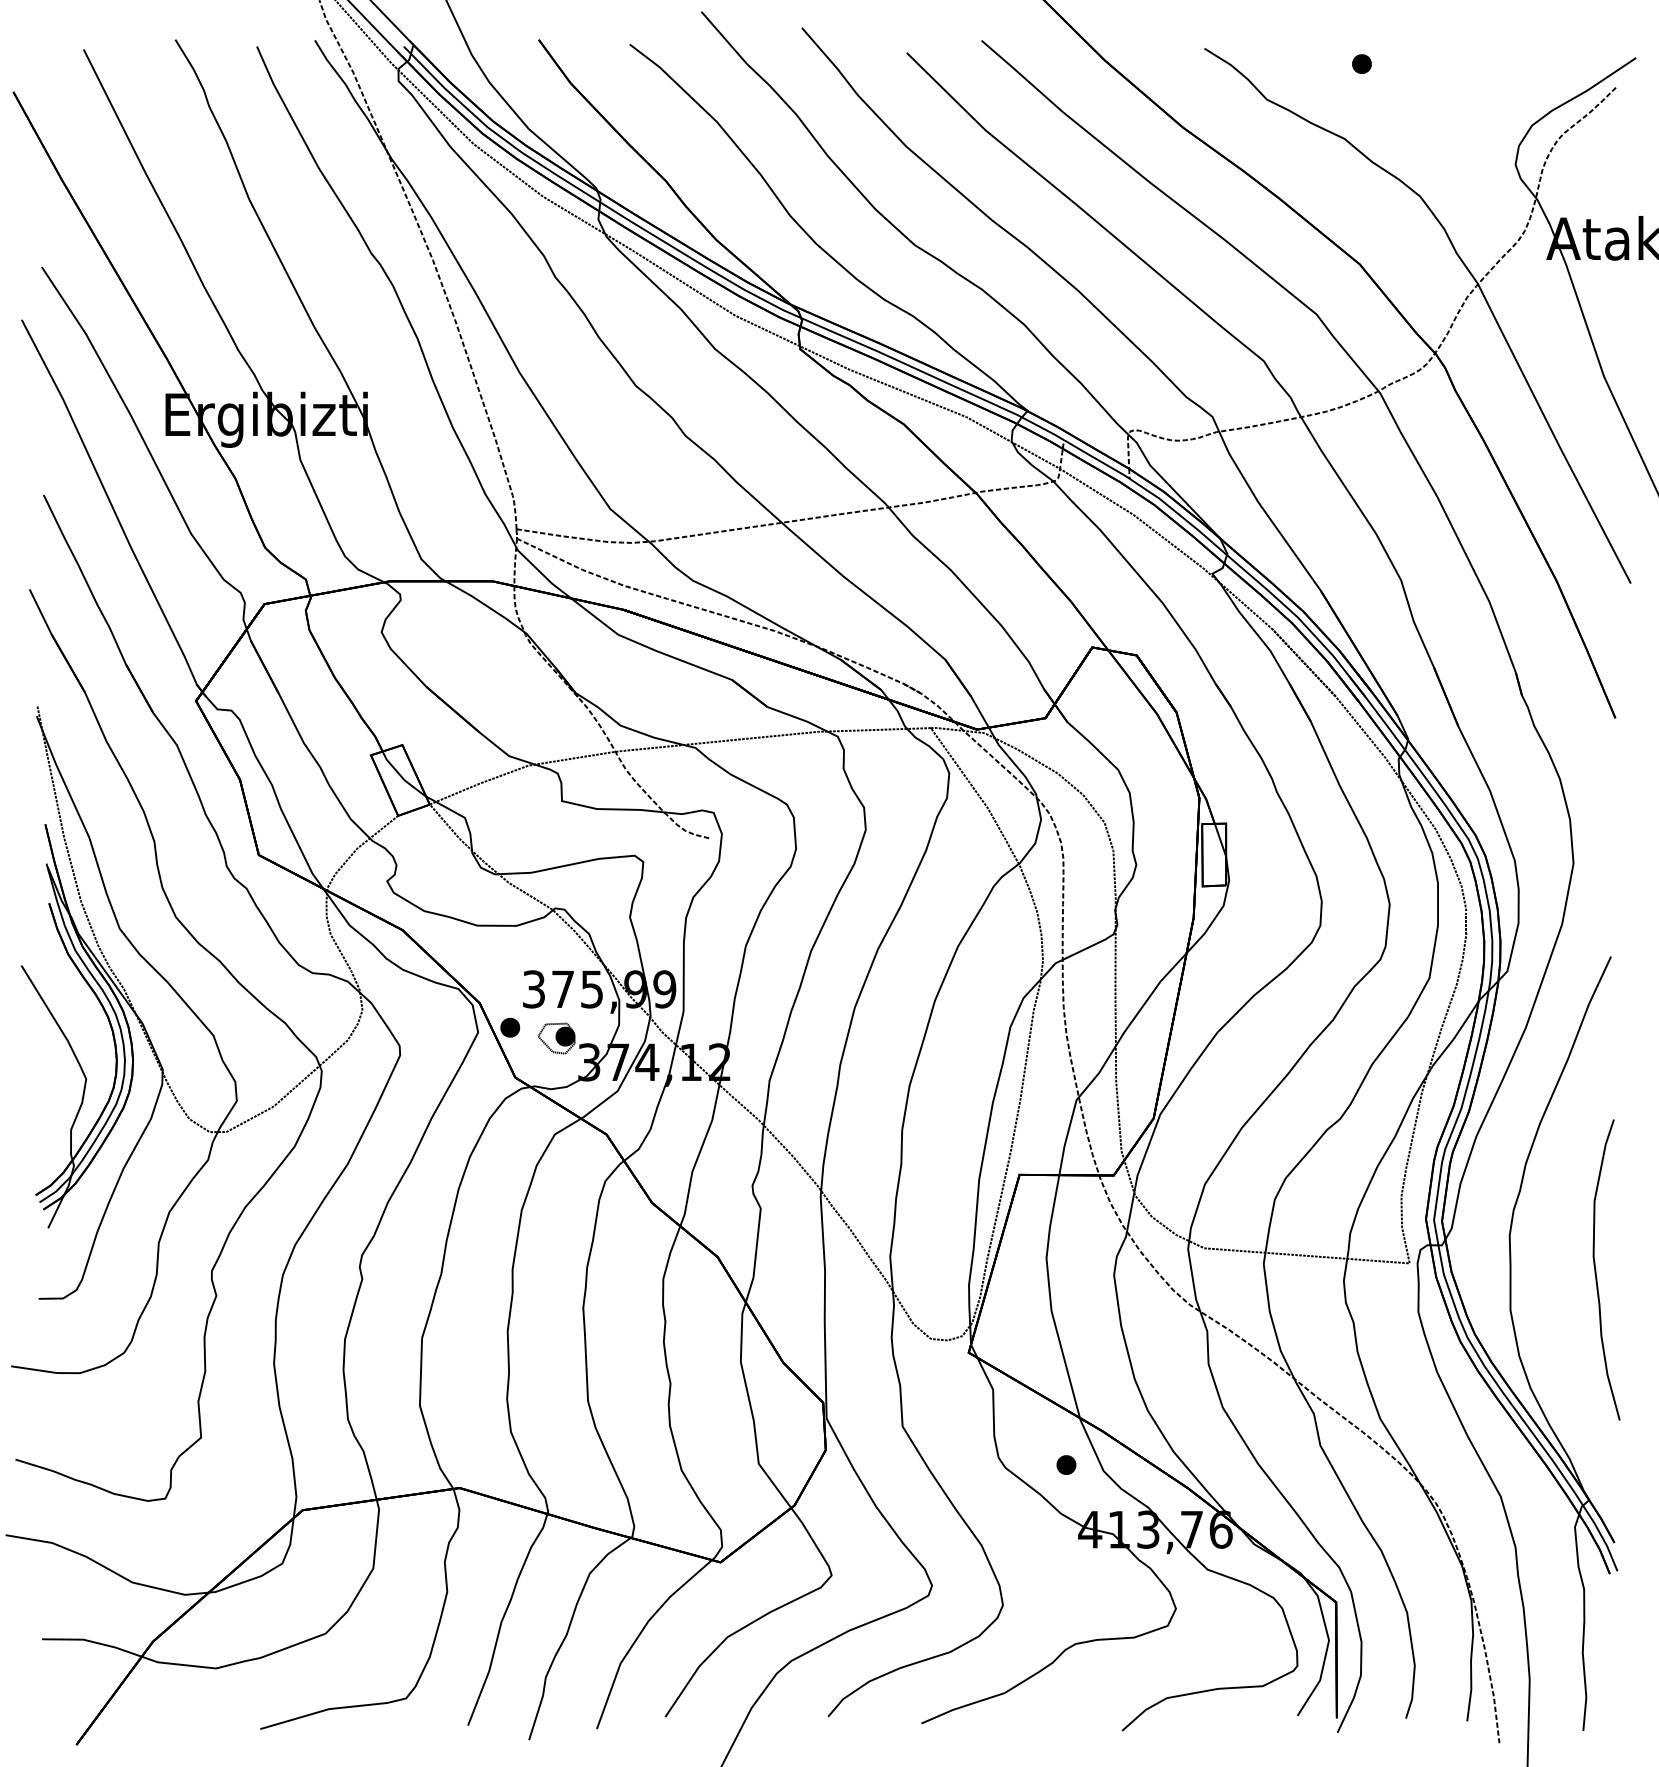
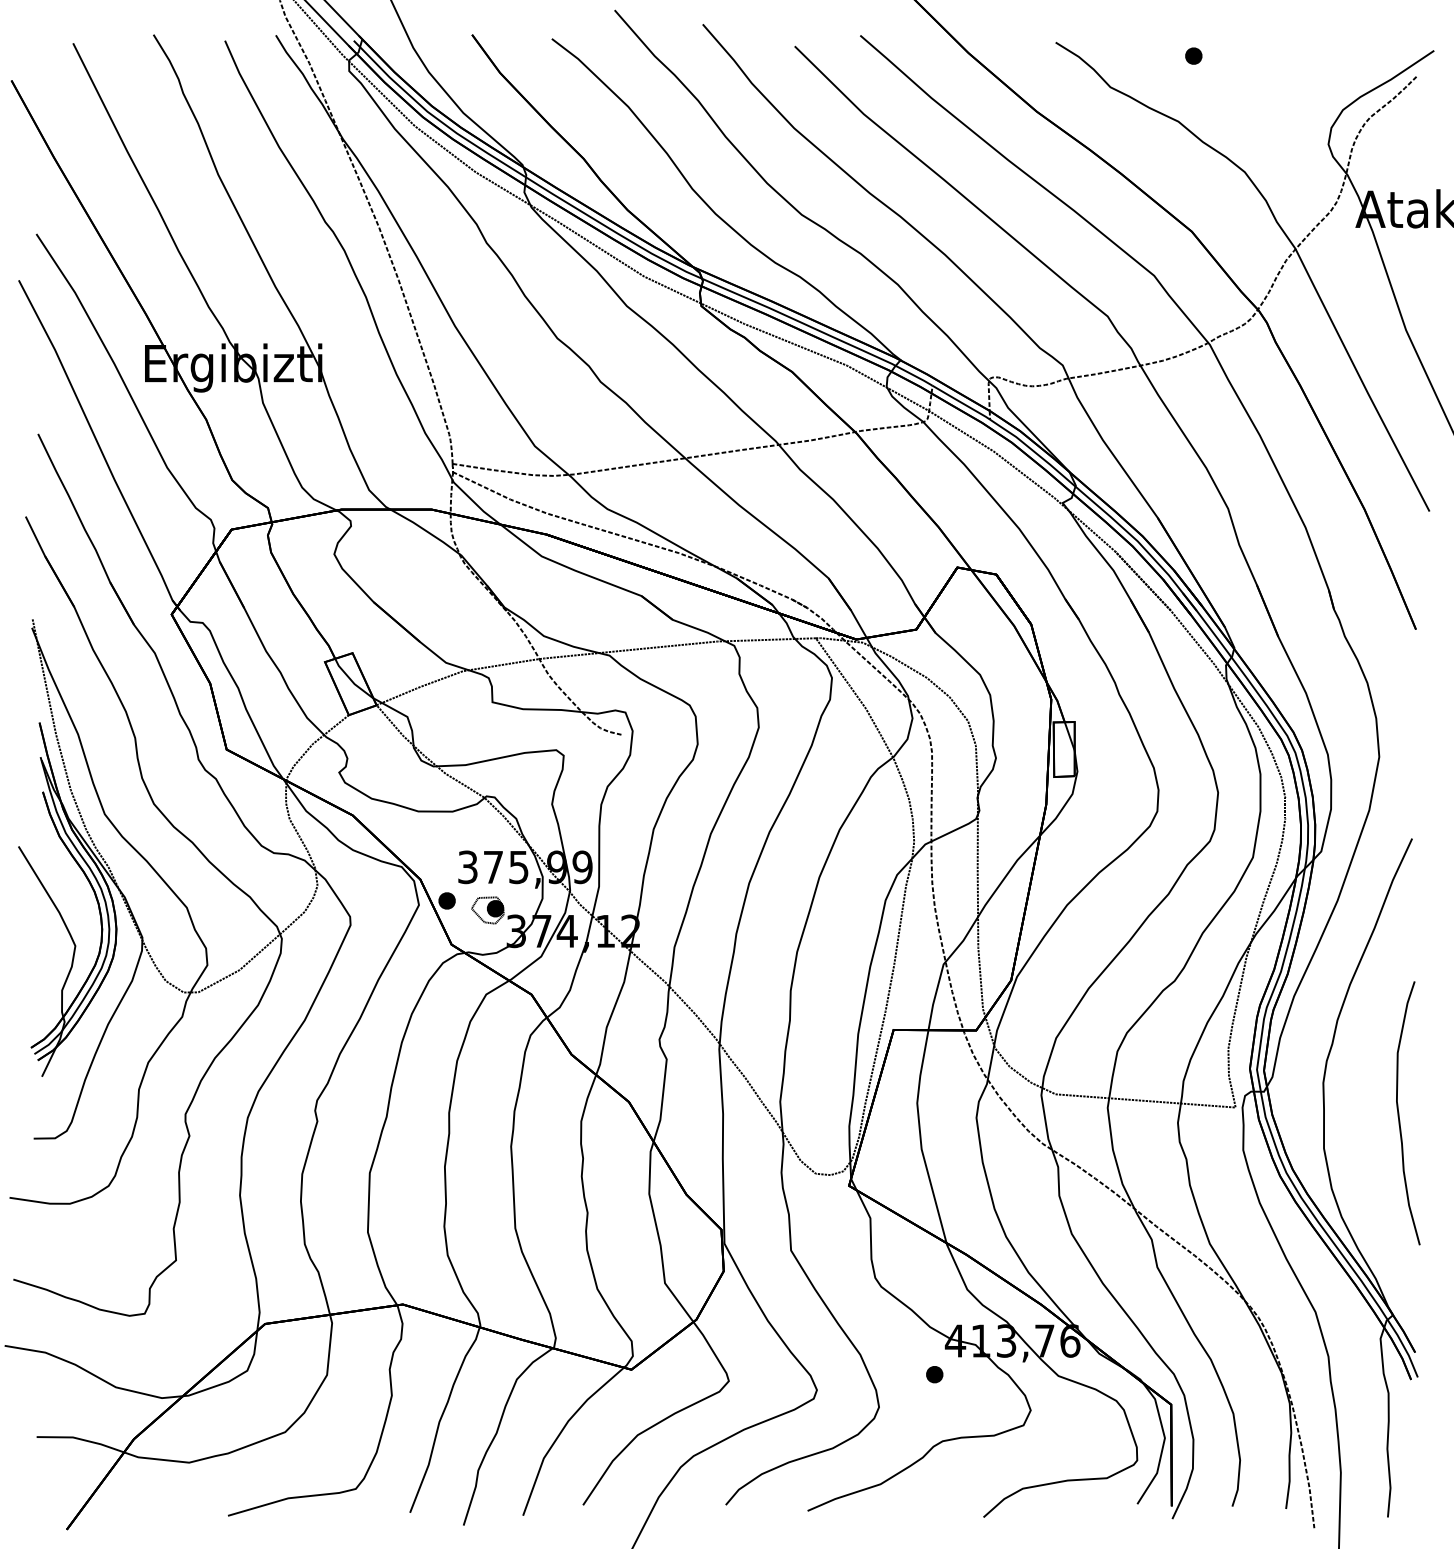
part: (1066, 1464) -> (934, 1374), moved

